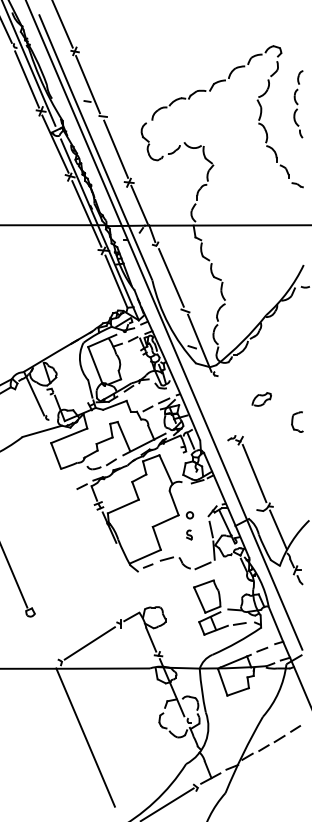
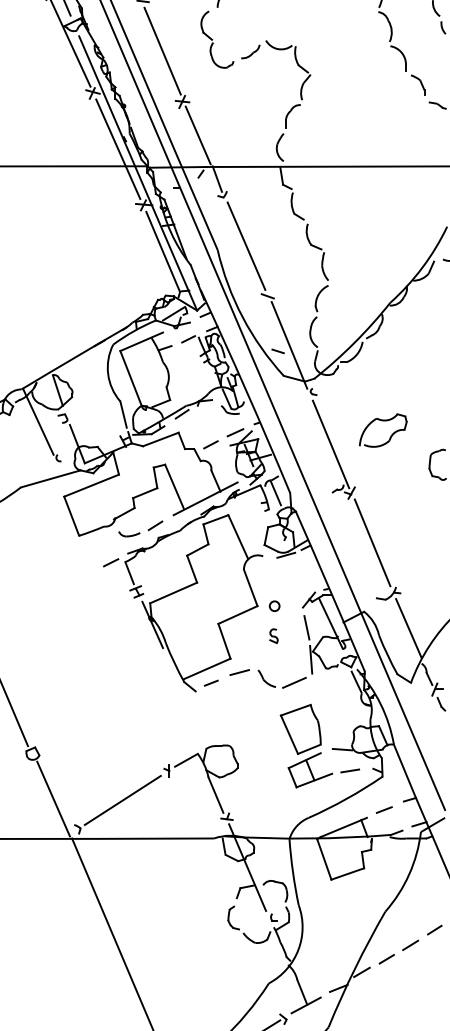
part: (261, 399) -> (383, 430), size x1.67
line: (227, 408) -> (331, 444), added
line: (43, 642) -> (52, 799), added

